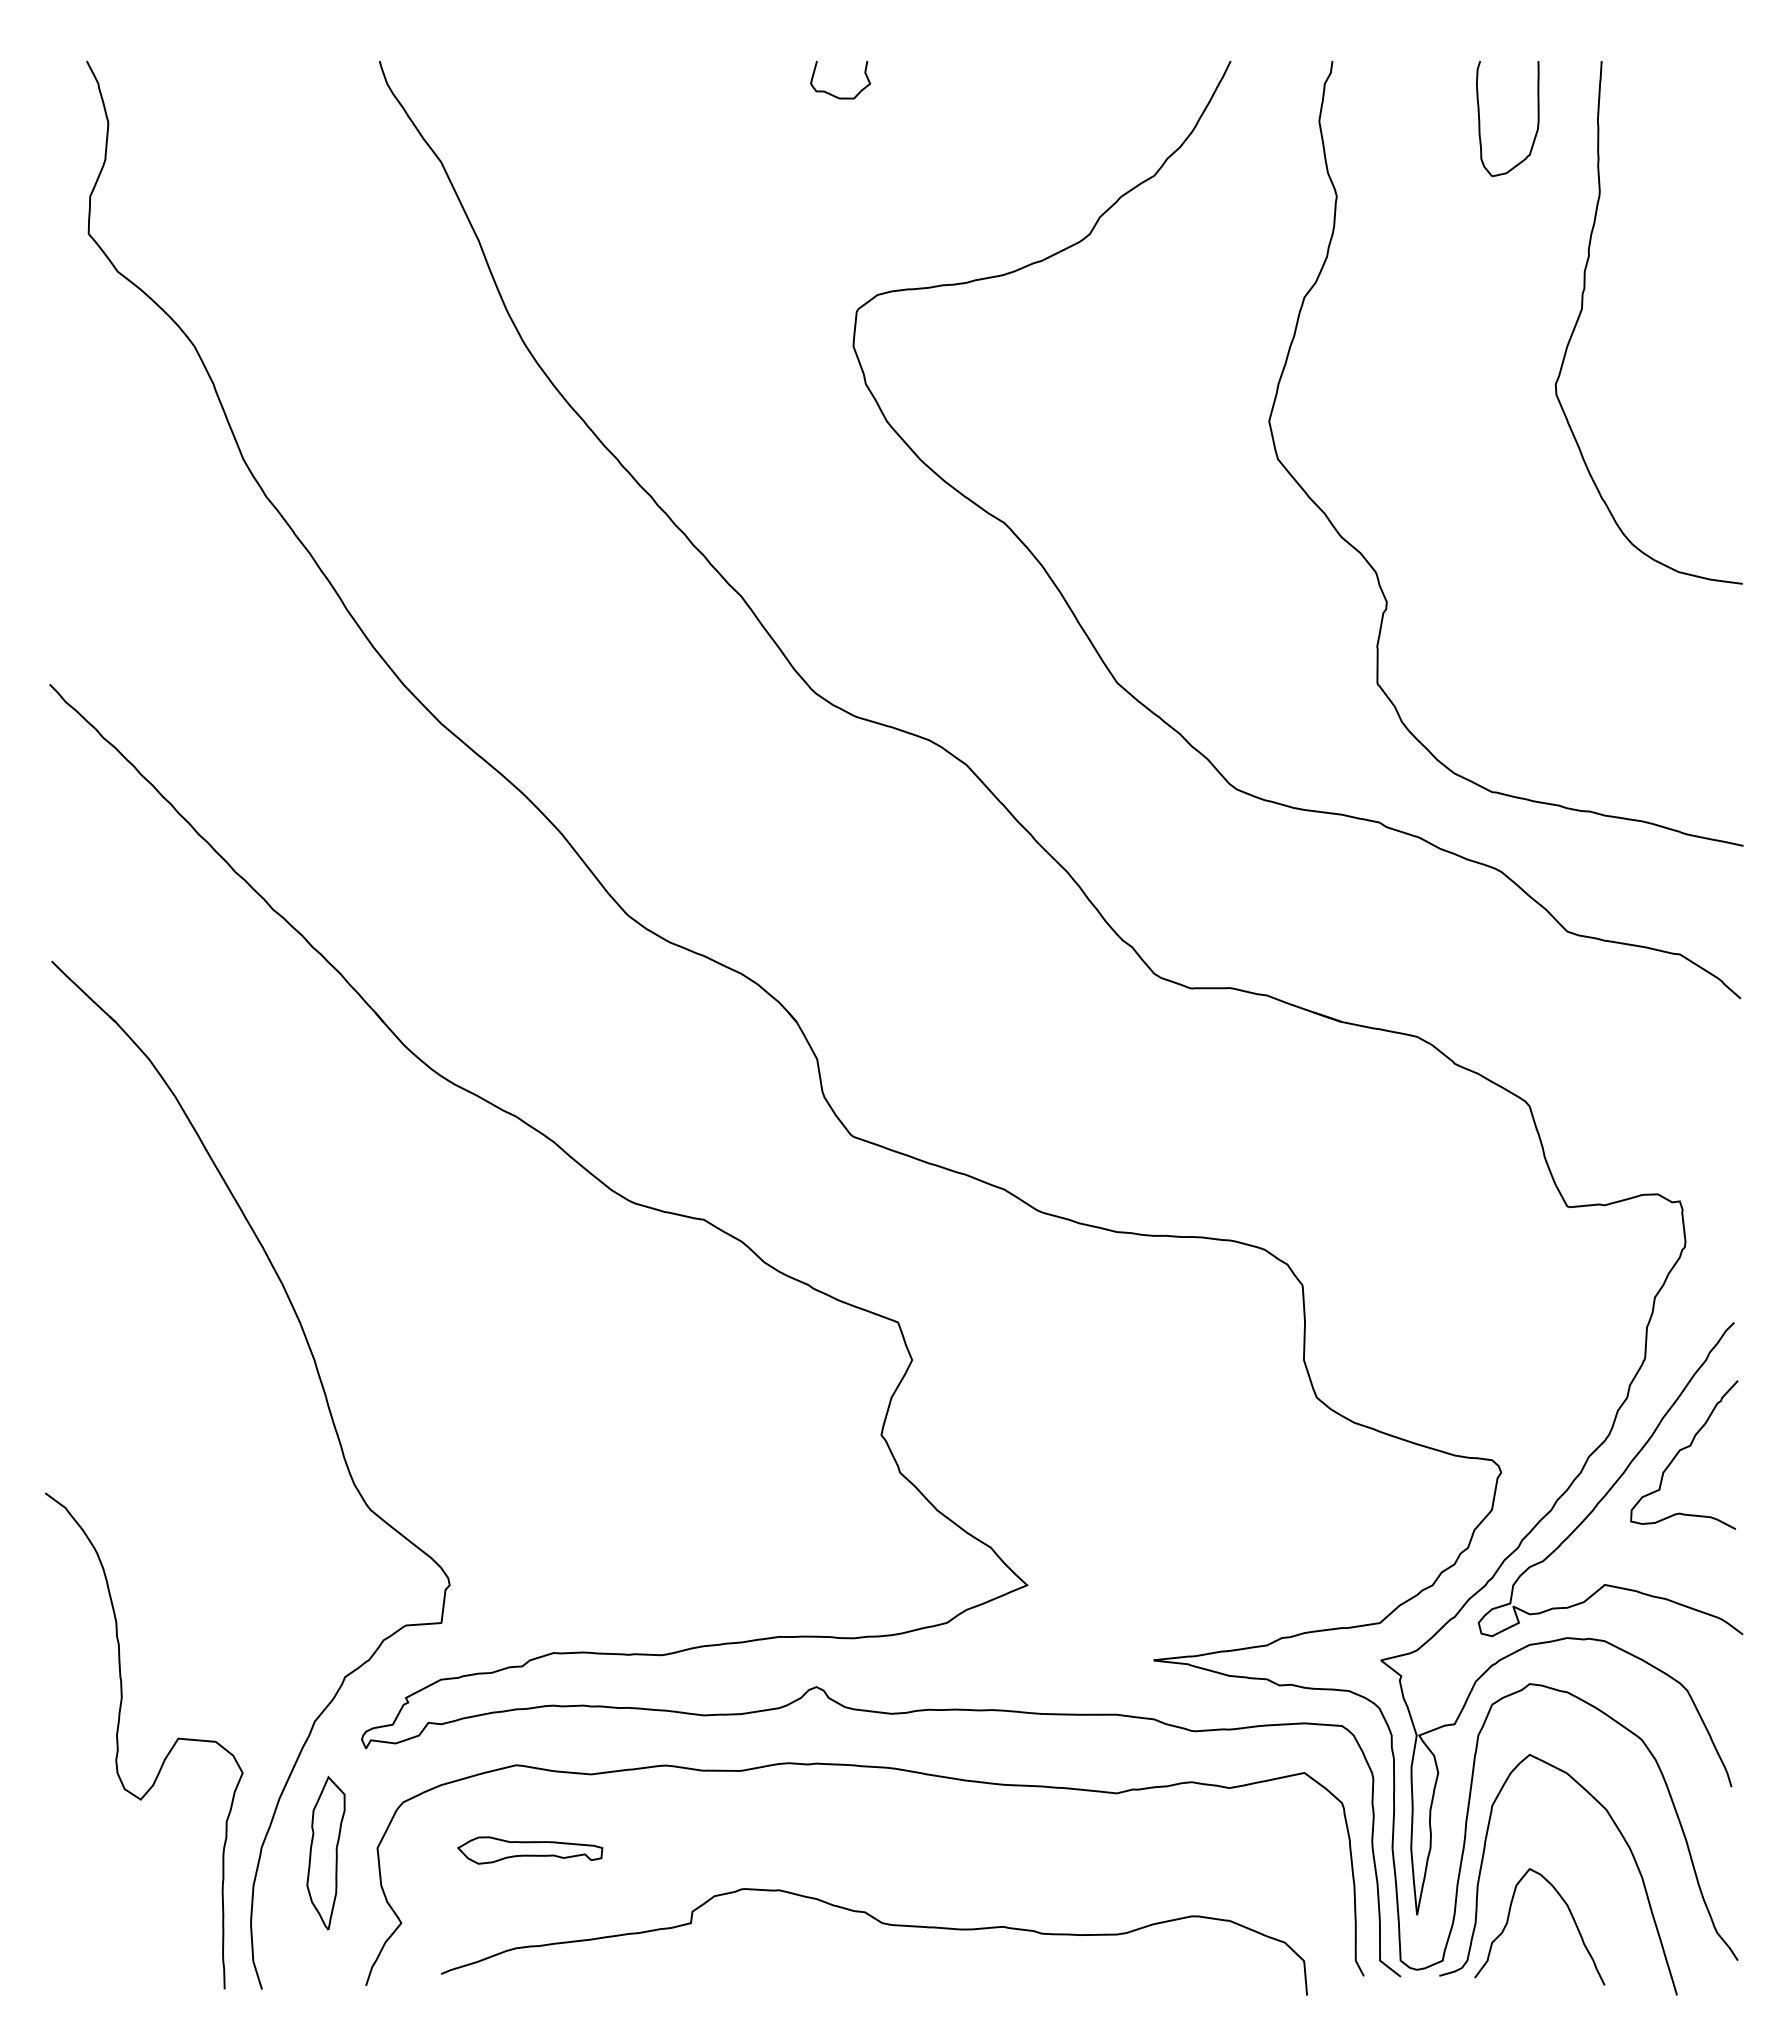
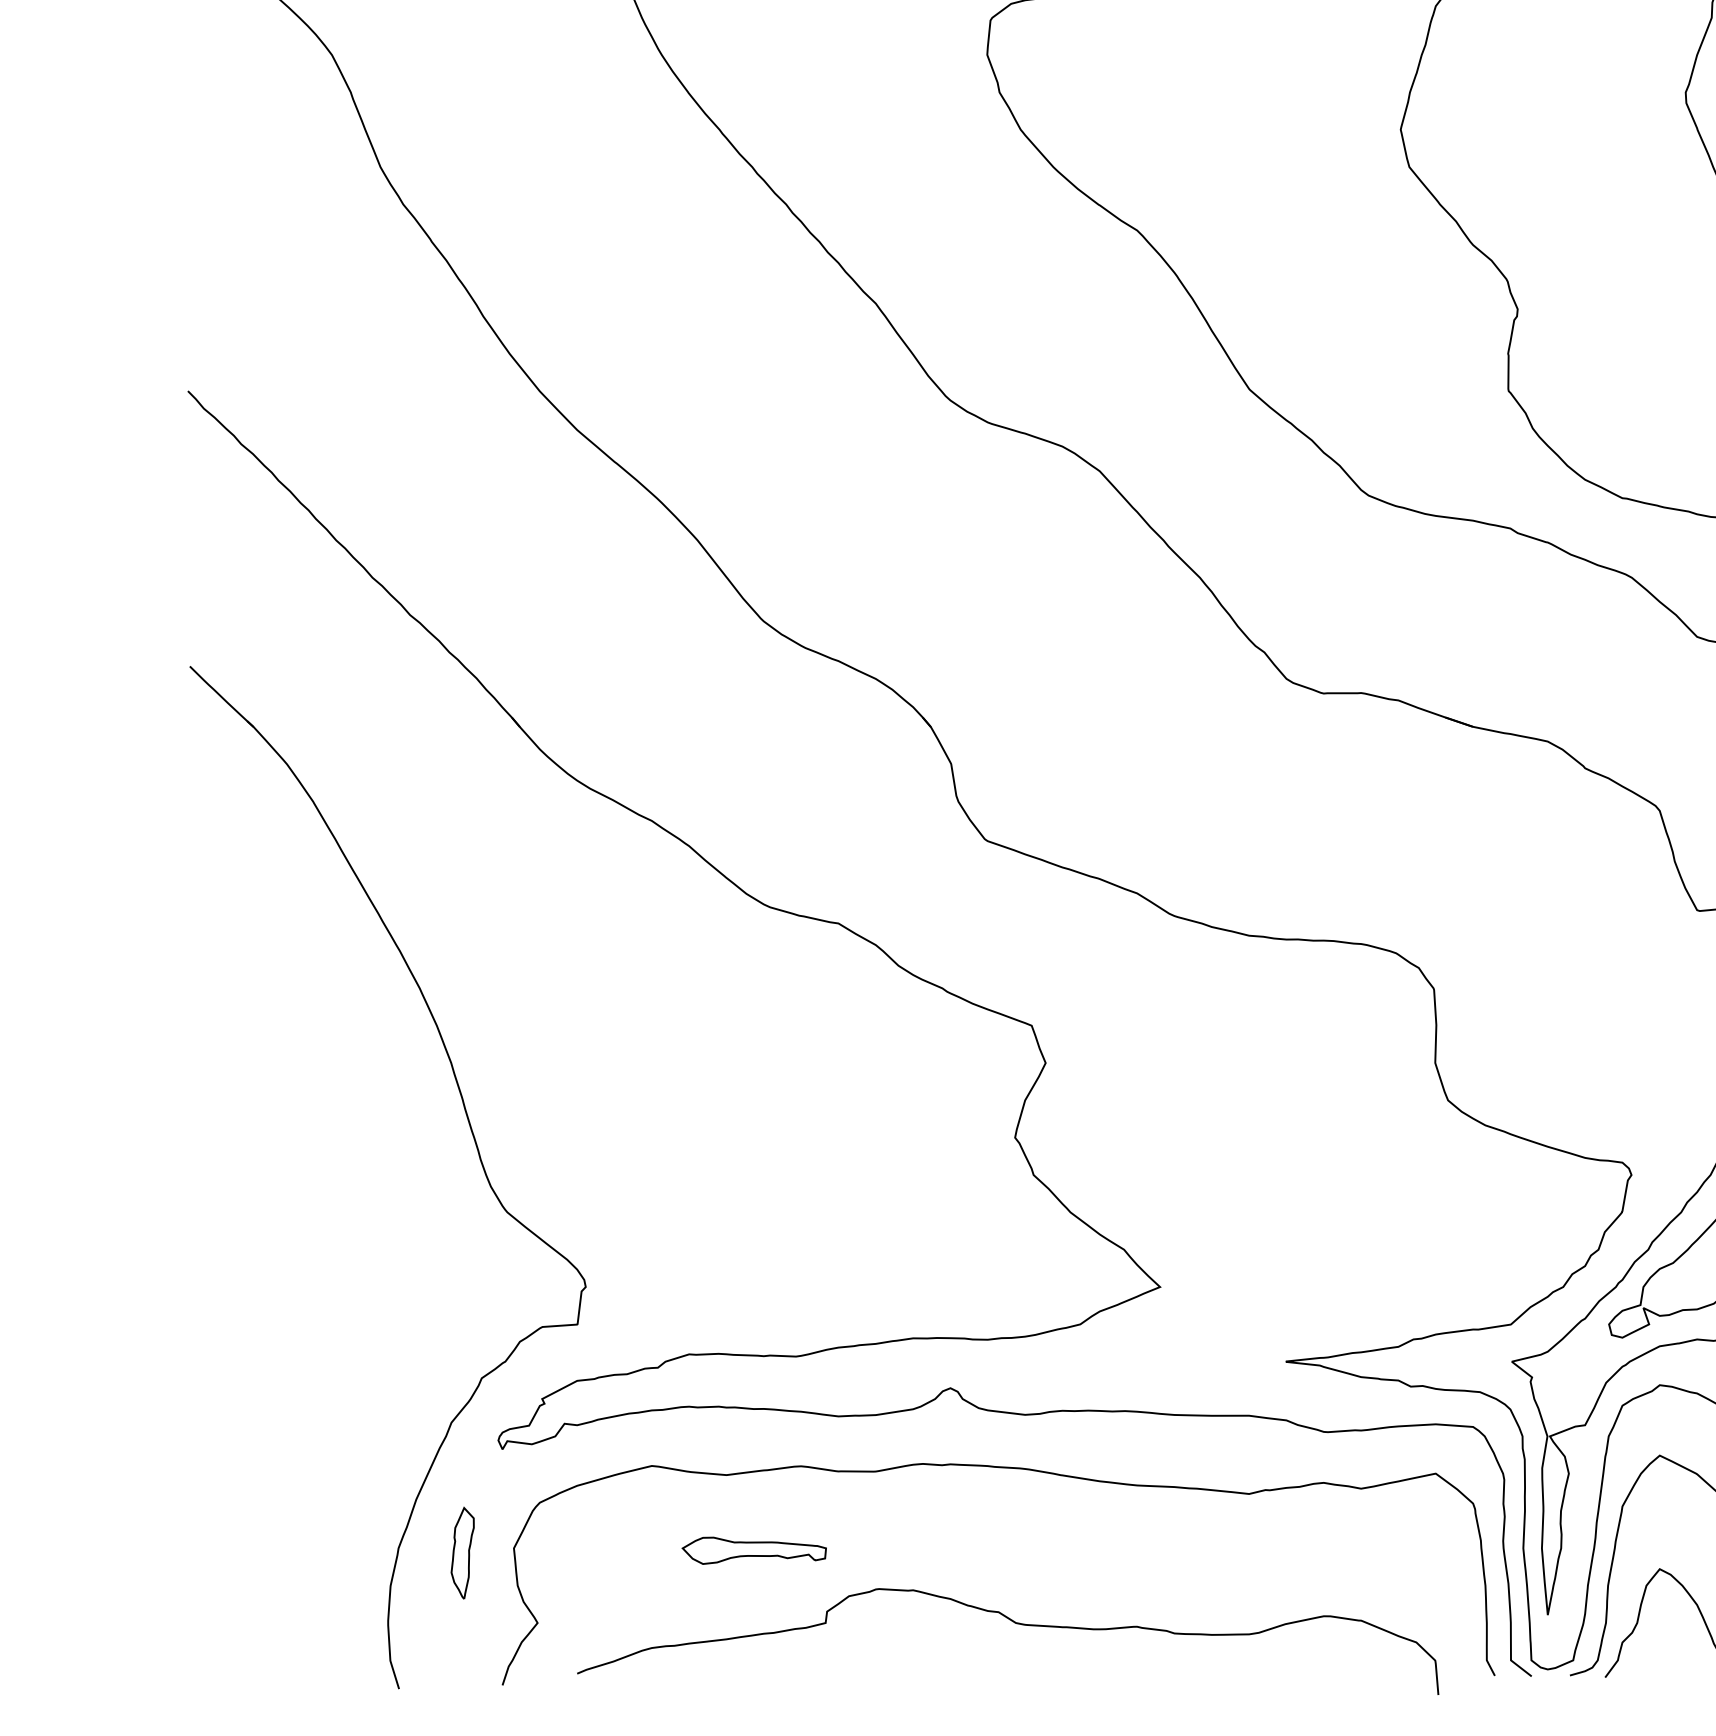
curve: (118, 1740) -> (256, 1441), removed
part: (530, 1850) -> (754, 1550), moved
part: (325, 1852) -> (462, 1552), size x0.6

